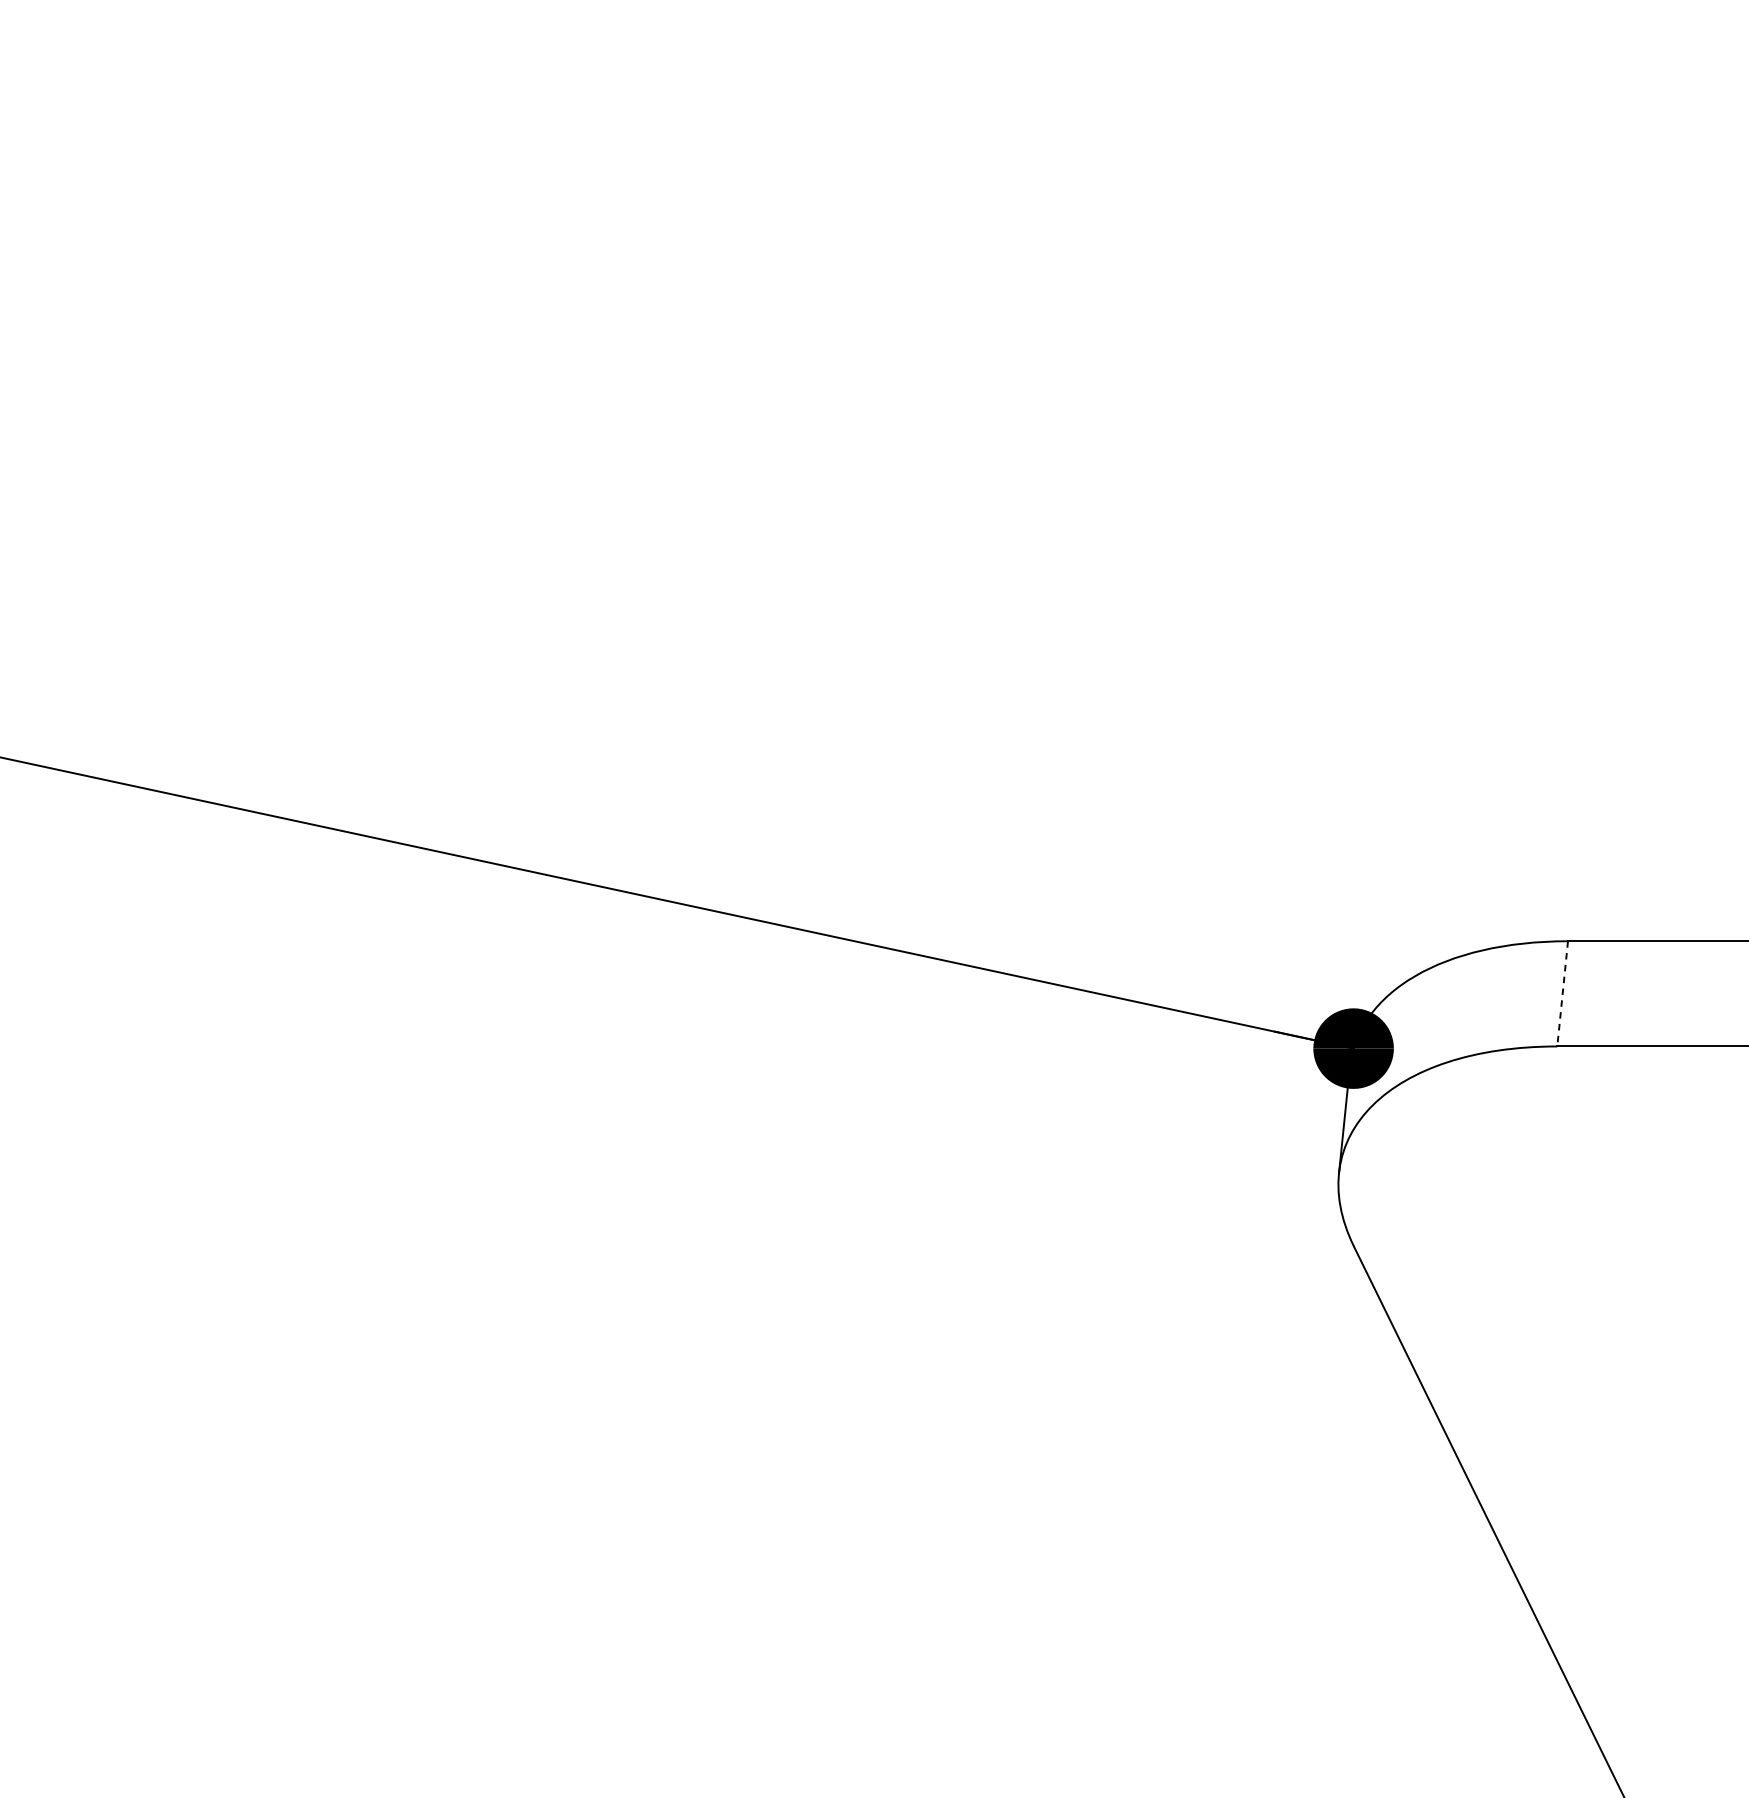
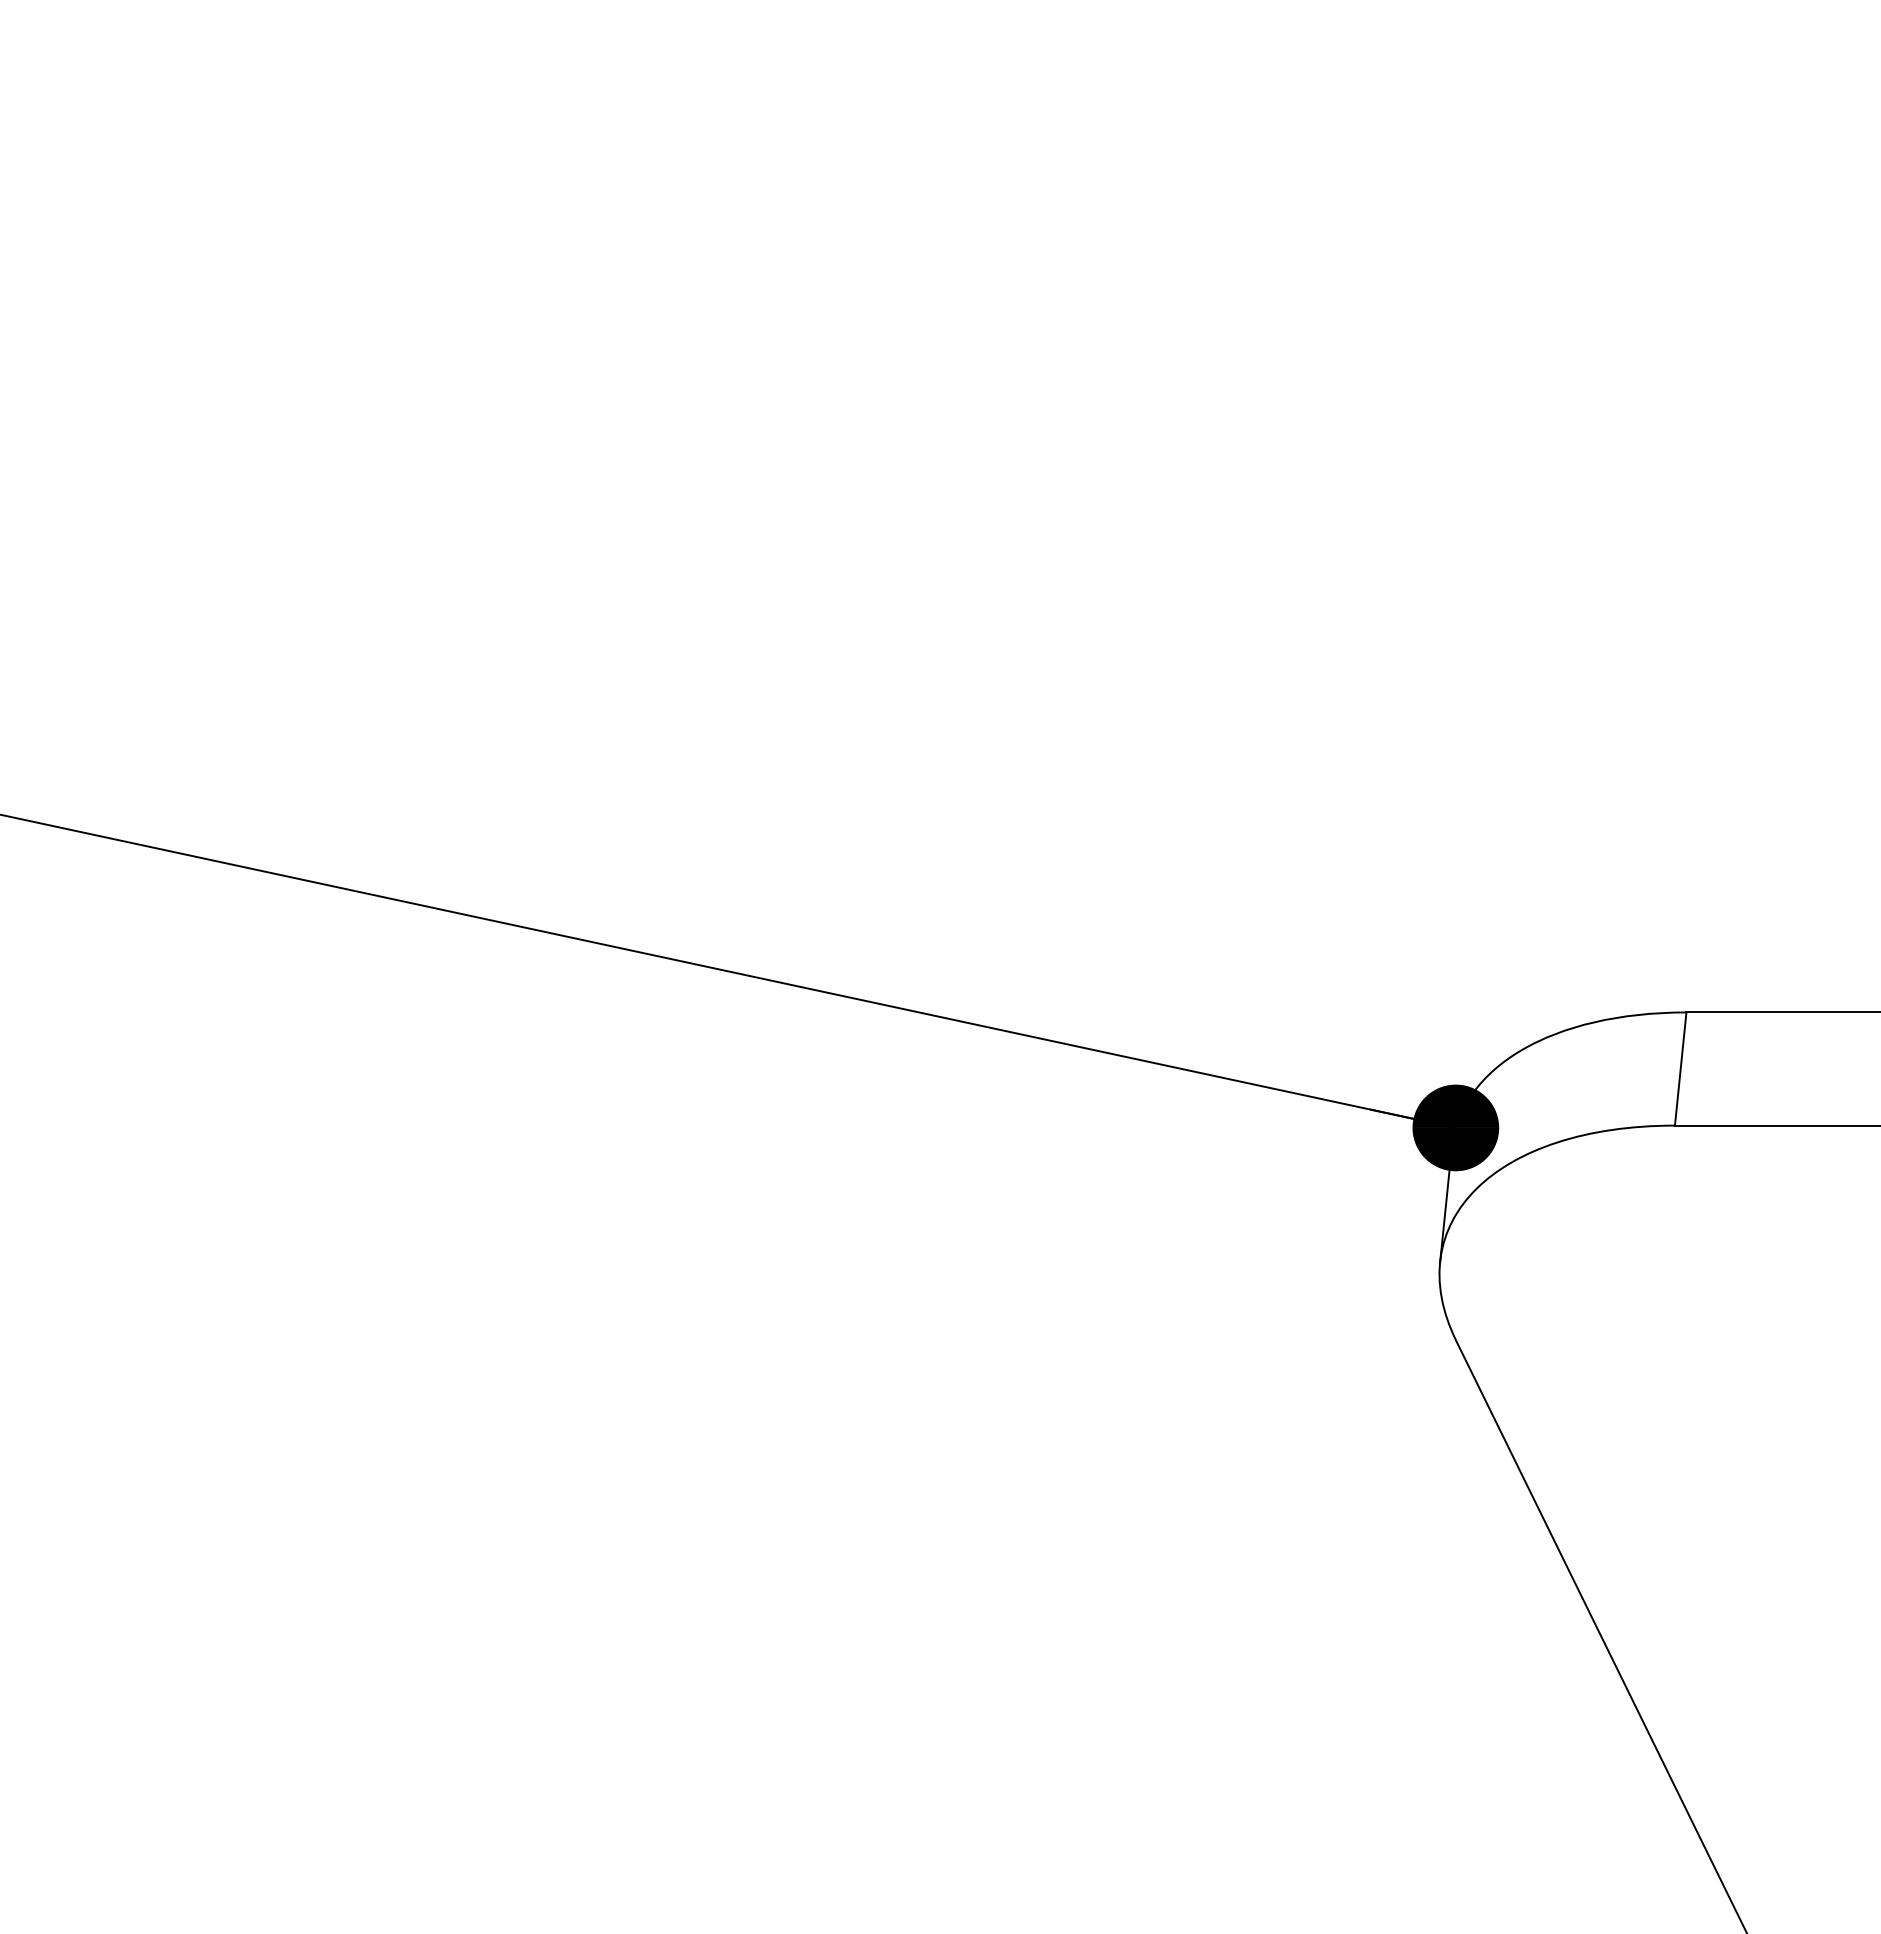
line: (1562, 994) -> (1680, 1069), dashed -> solid

